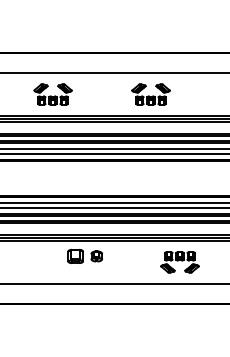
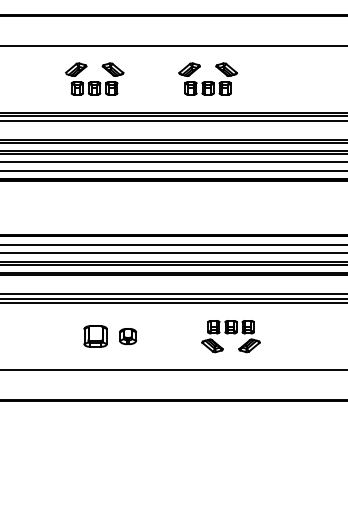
part: (52, 94) -> (93, 79), moved
part: (150, 94) -> (207, 79), moved
part: (85, 255) -> (110, 335), moved
part: (179, 262) -> (230, 336), moved

